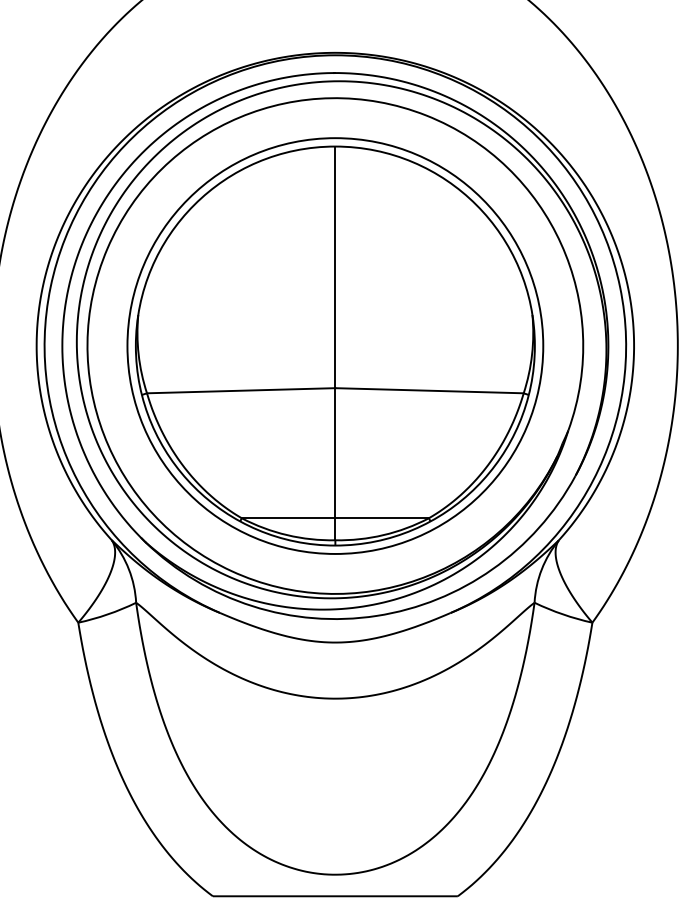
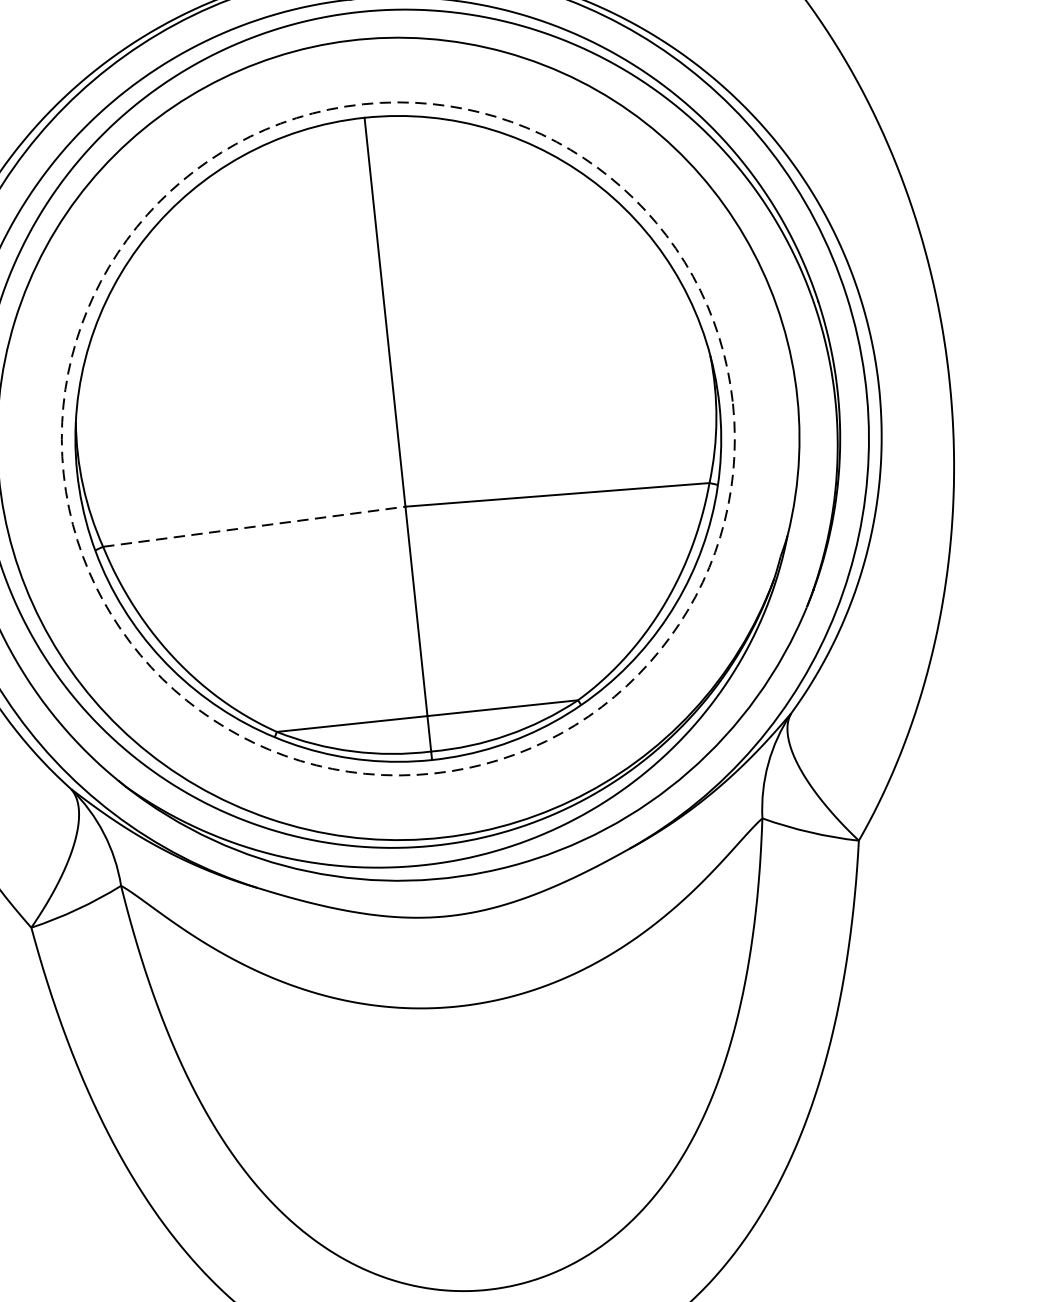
circle: (335, 345) -> (398, 437), solid -> dashed
line: (241, 390) -> (254, 526), solid -> dashed

